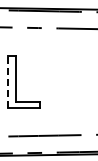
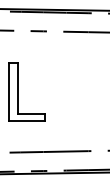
line: (8, 81) -> (9, 91), dashed -> solid

